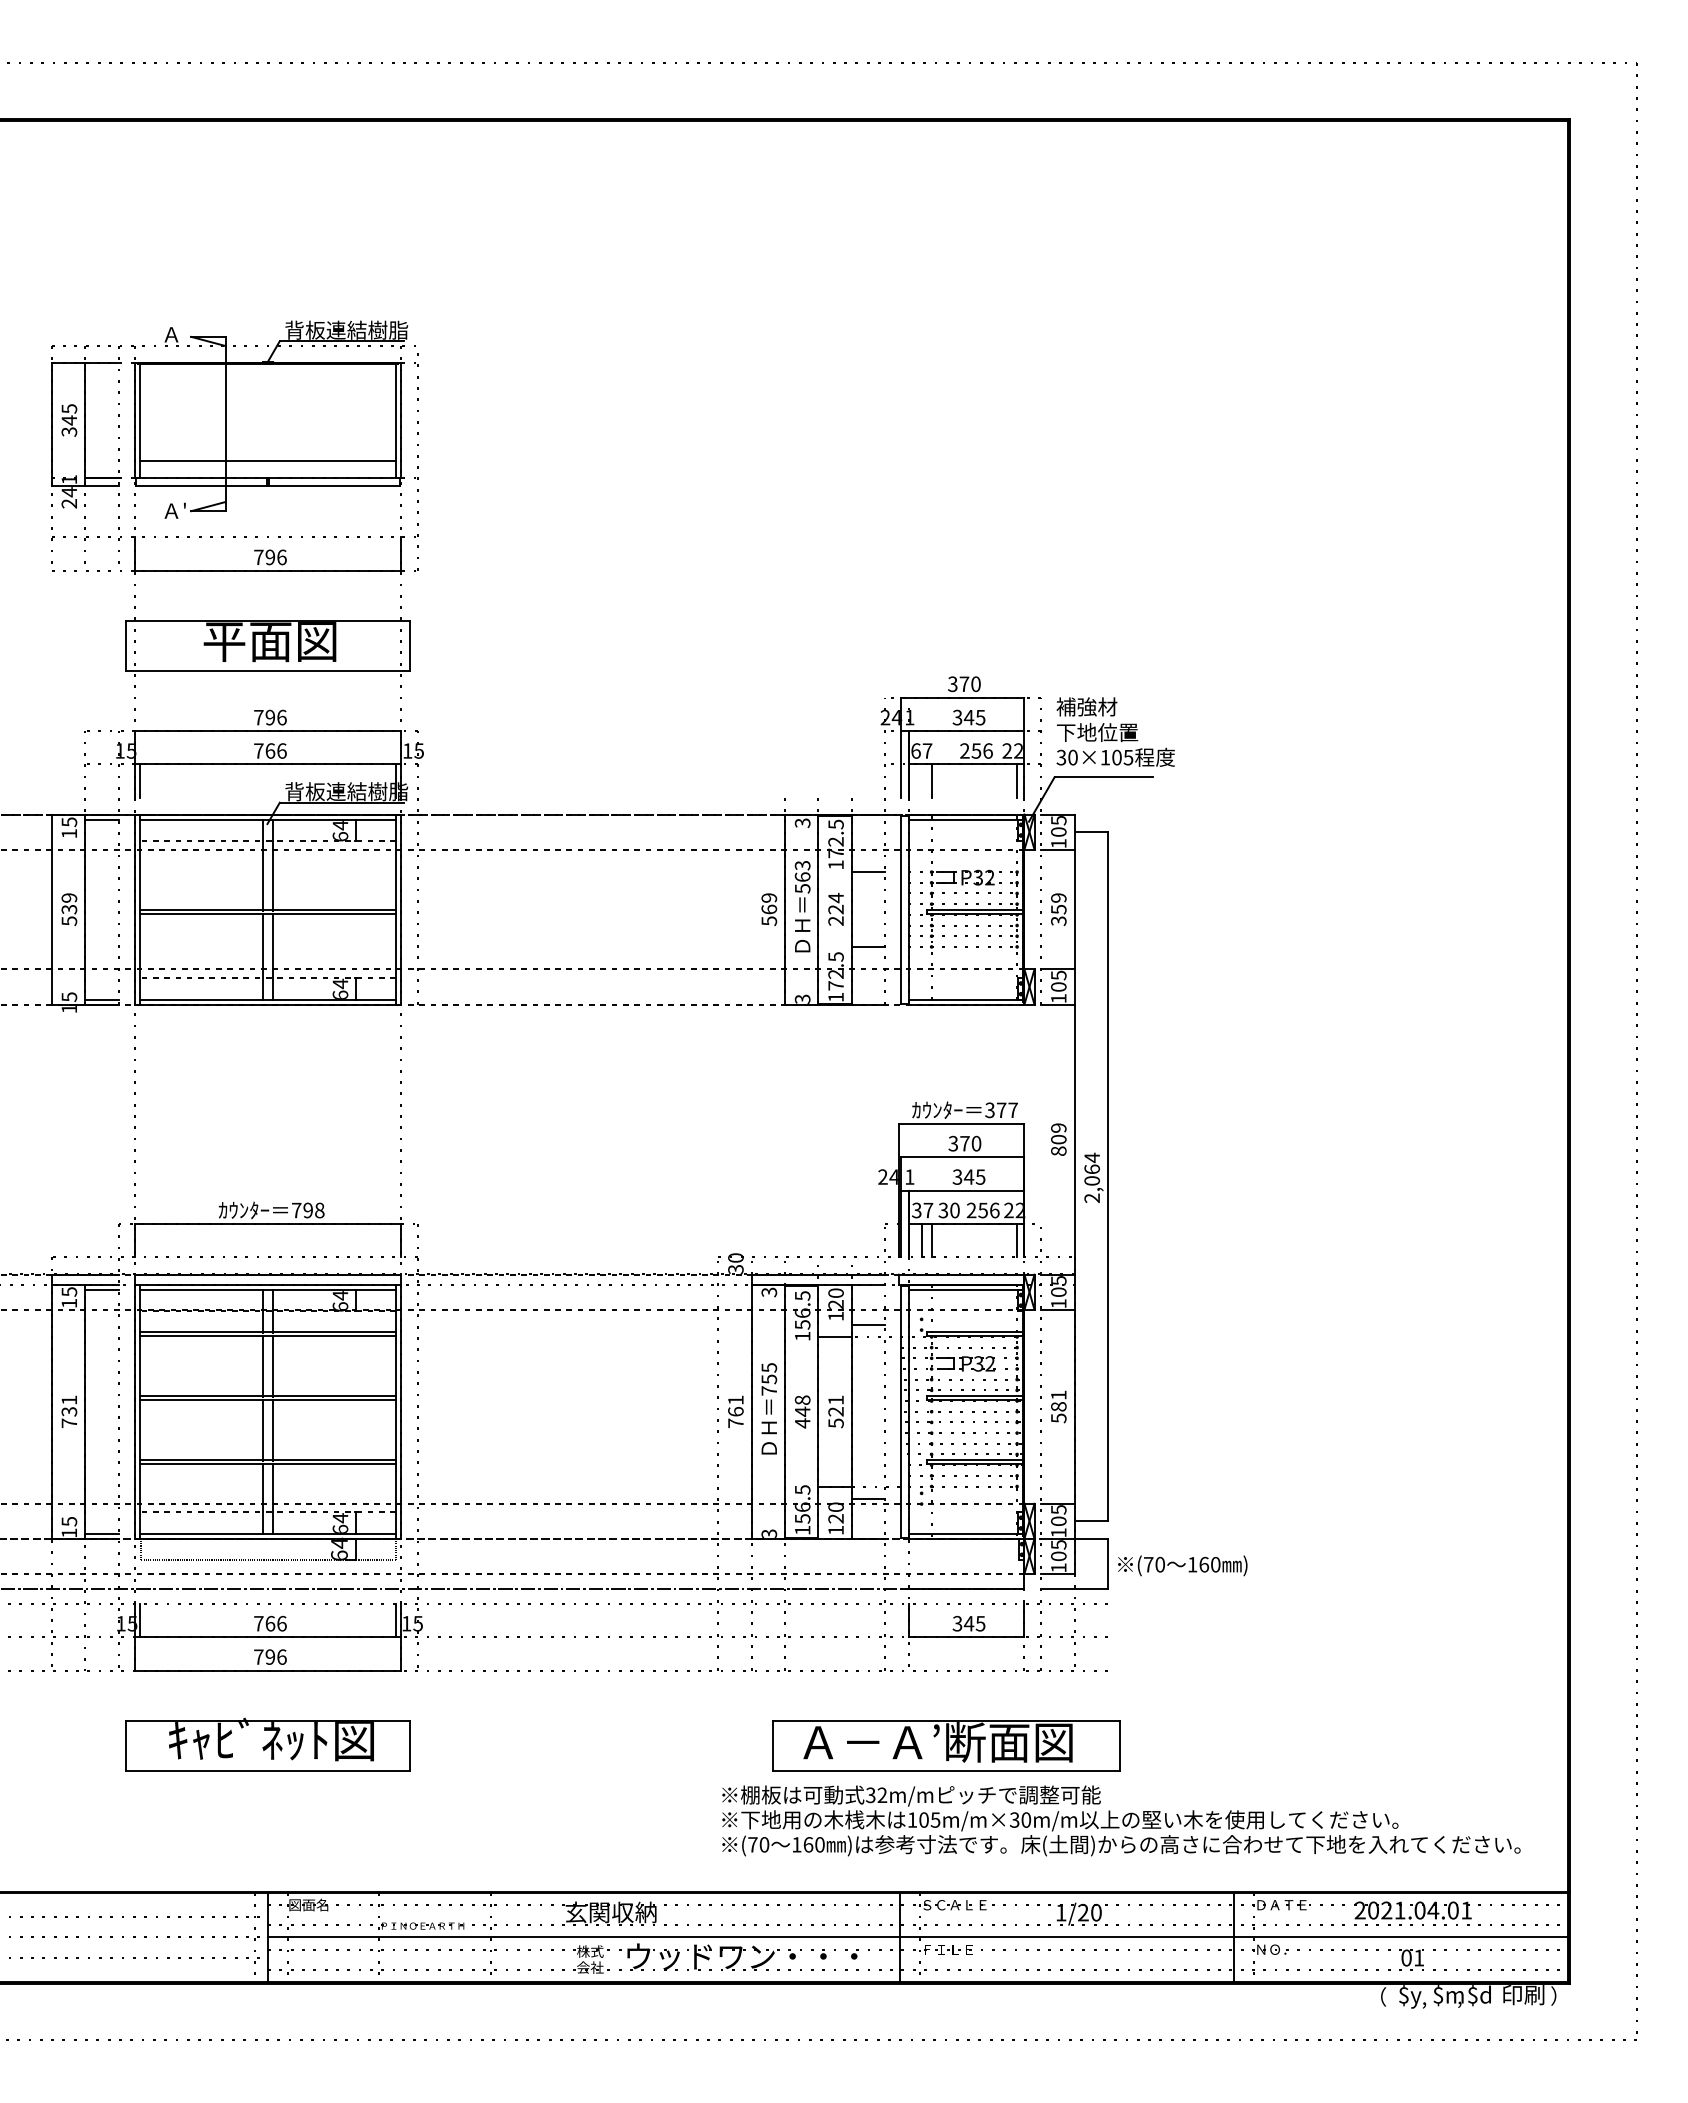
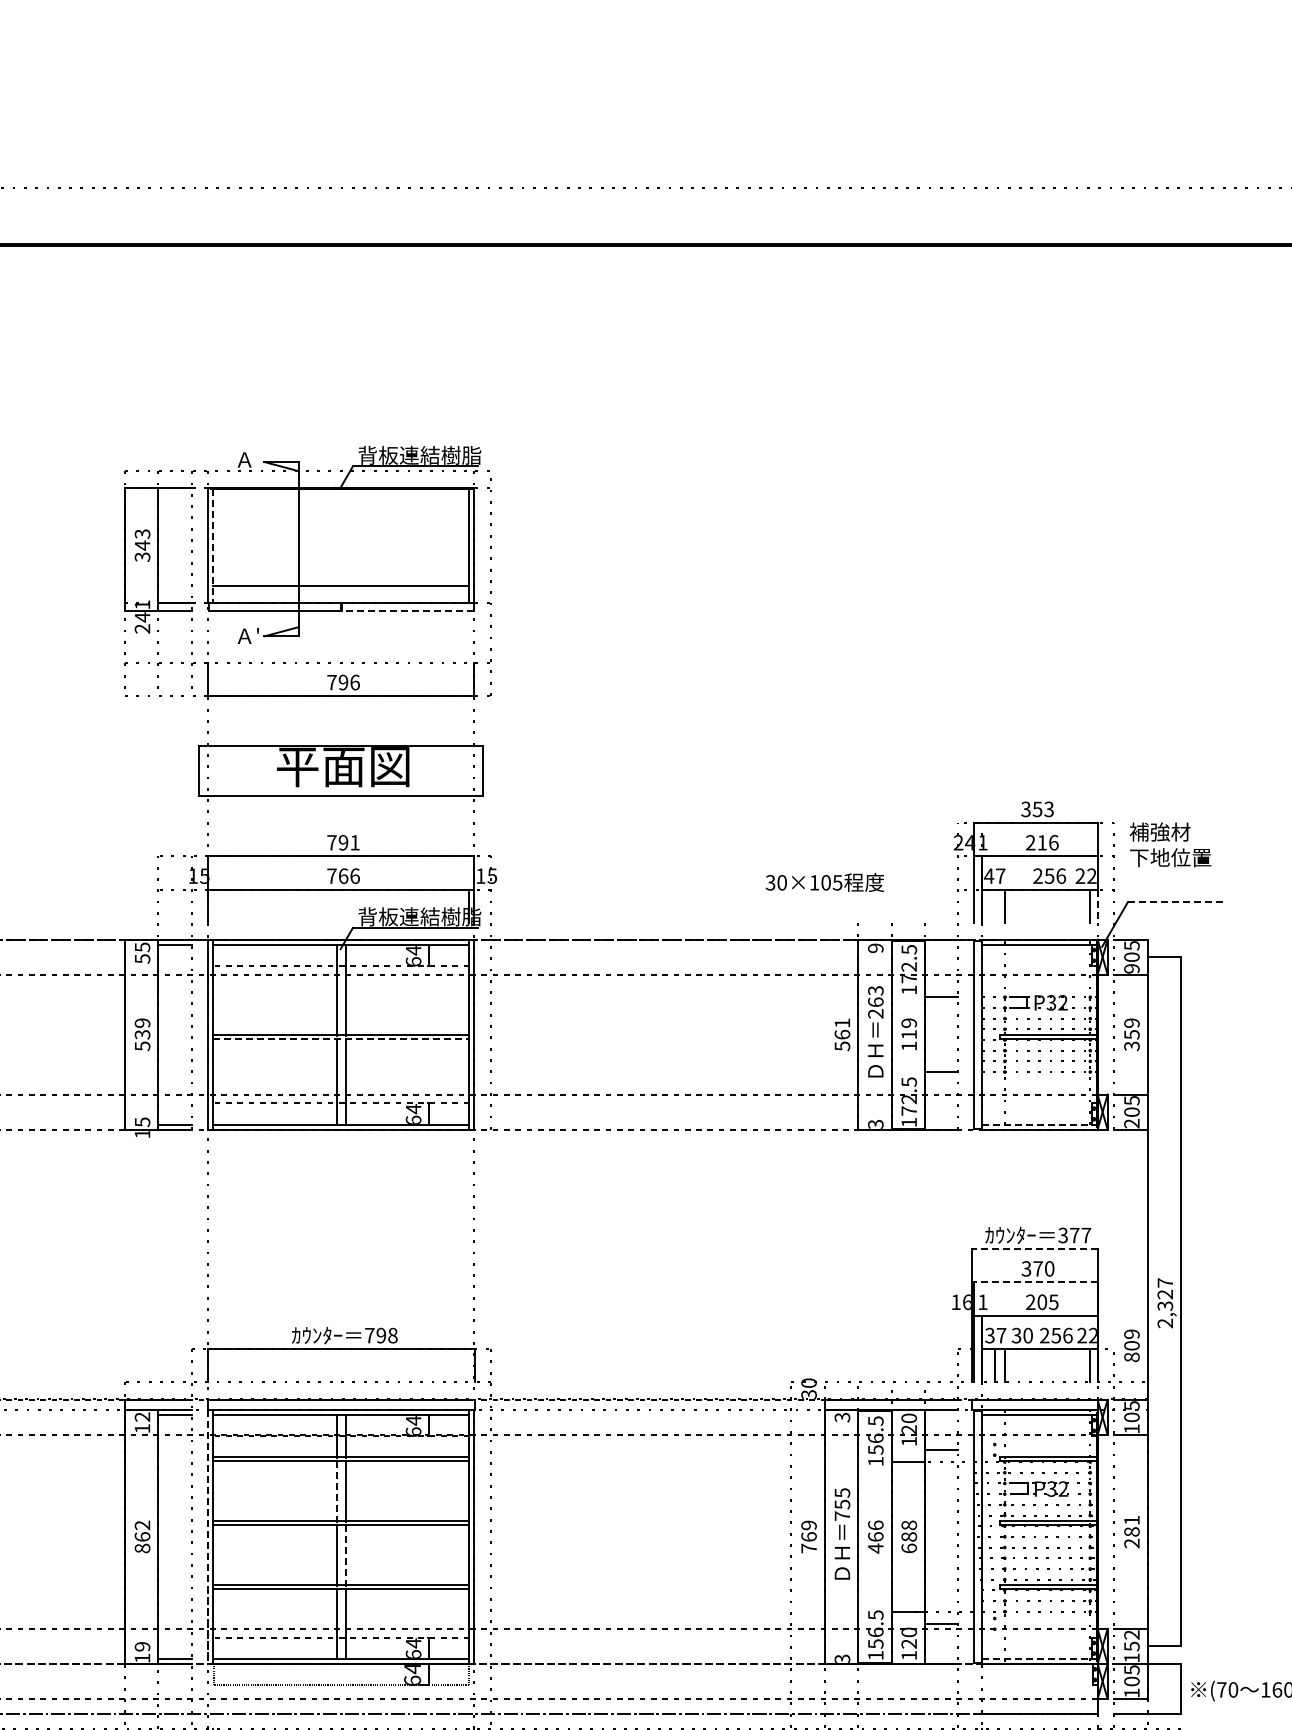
text: (68, 408) -> (141, 533), 345 -> 343
line: (140, 421) -> (213, 546), solid -> dashed
line: (334, 486) -> (407, 611), solid -> dashed
text: (969, 684) -> (1042, 809), 370 -> 353
text: (281, 717) -> (354, 842), 796 -> 791
text: (968, 717) -> (1041, 842), 345 -> 216
text: (915, 750) -> (988, 875), 67 -> 47
text: (1115, 756) -> (824, 881), moved
line: (1103, 777) -> (1176, 902), solid -> dashed
line: (140, 780) -> (213, 905), removed
line: (1024, 781) -> (1097, 906), solid -> dashed
text: (802, 823) -> (875, 948), 3 -> 9
text: (69, 833) -> (142, 958), 15 -> 55
text: (1058, 843) -> (1131, 968), 105 -> 905
text: (802, 888) -> (875, 1013), 563 -> 263
text: (769, 897) -> (842, 1022), 569 -> 561
text: (835, 908) -> (908, 1033), 224 -> 119
line: (268, 914) -> (341, 1039), solid -> dashed
text: (1058, 998) -> (1131, 1123), 105 -> 205
line: (966, 999) -> (1039, 1124), solid -> dashed
line: (961, 1123) -> (1034, 1248), solid -> dashed
text: (1058, 1139) -> (1131, 1345), moved
line: (962, 1157) -> (1035, 1282), solid -> dashed
text: (1092, 1168) -> (1165, 1293), 2,064 -> 2,327
text: (887, 1176) -> (960, 1301), 24 -> 16
text: (963, 1176) -> (1036, 1301), 345 -> 205
text: (69, 1291) -> (142, 1416), 15 -> 12
line: (263, 1366) -> (336, 1491), solid -> dashed
text: (735, 1399) -> (808, 1524), 761 -> 769
text: (802, 1406) -> (875, 1531), 448 -> 466
text: (69, 1411) -> (142, 1536), 731 -> 862
text: (835, 1411) -> (908, 1536), 521 -> 688
line: (135, 1412) -> (208, 1537), solid -> dashed
text: (1058, 1418) -> (1131, 1543), 581 -> 281
line: (272, 1430) -> (345, 1555), solid -> dashed
text: (1058, 1515) -> (1131, 1640), 105 -> 152
text: (68, 1521) -> (141, 1646), 15 -> 19
line: (966, 1533) -> (1039, 1658), solid -> dashed

